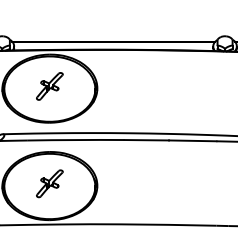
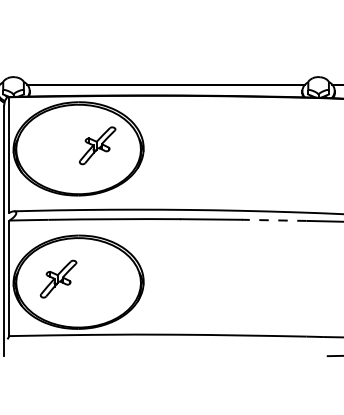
part: (49, 86) -> (97, 145), moved
line: (192, 140) -> (273, 220), solid -> dashed
part: (49, 183) -> (58, 278), moved

